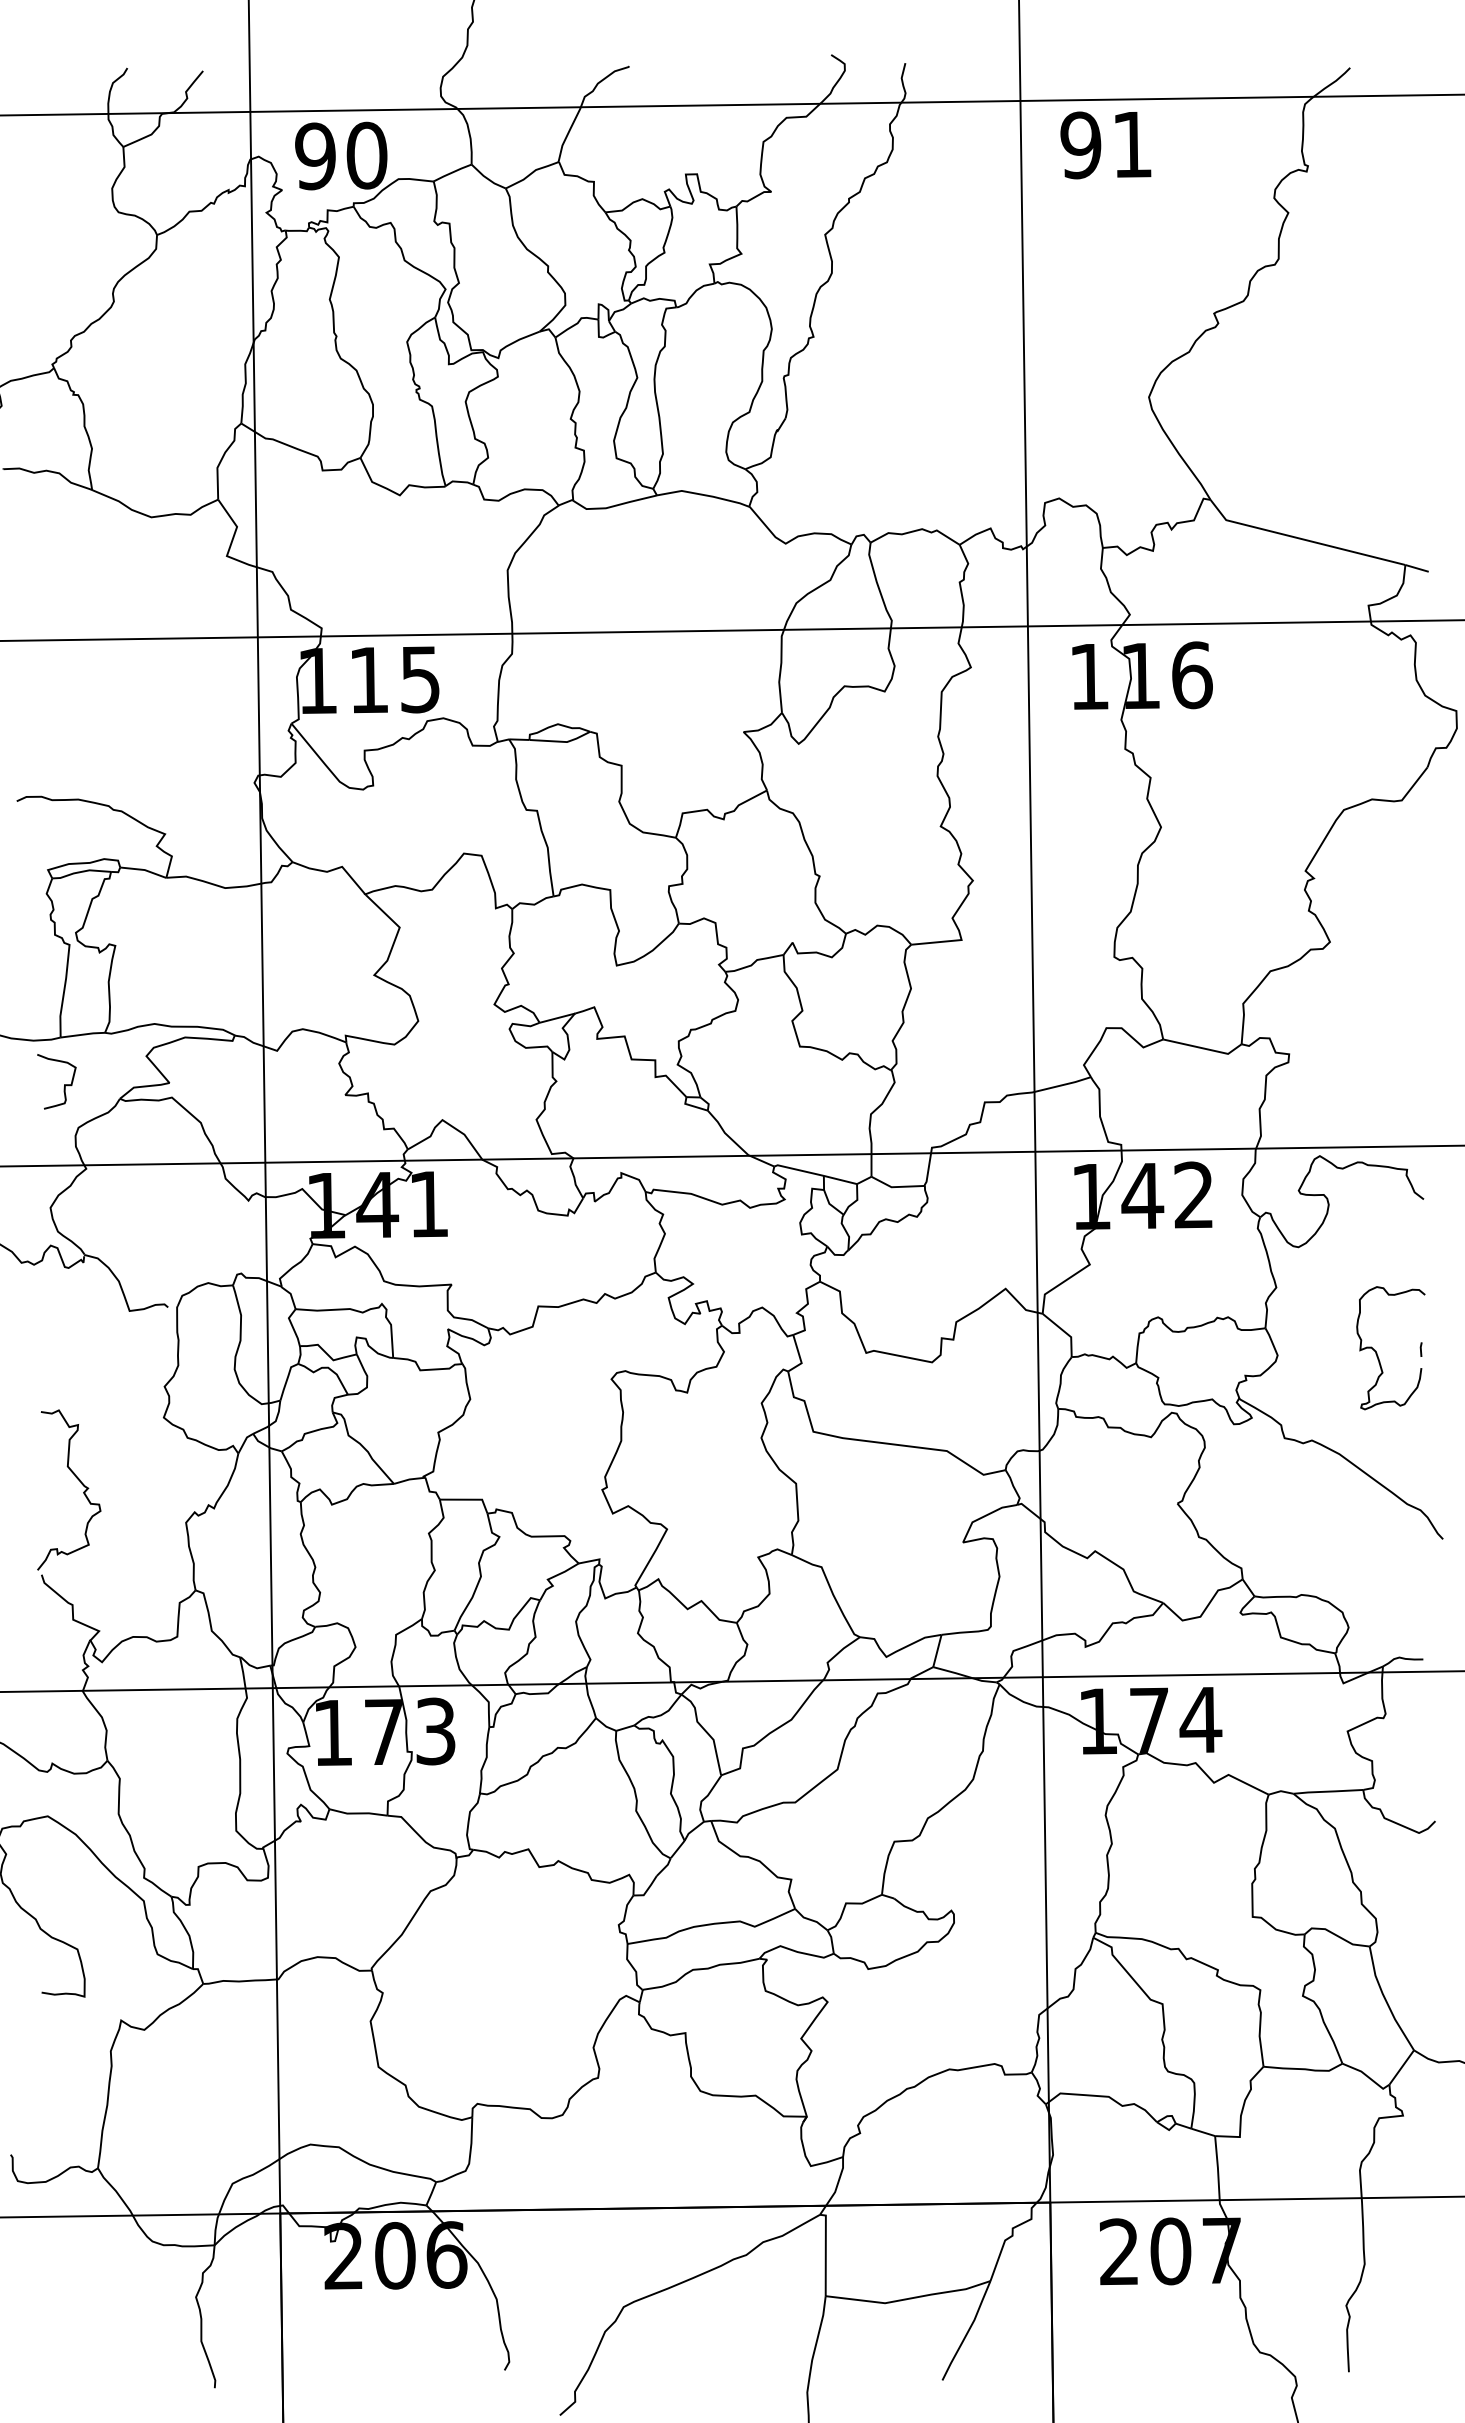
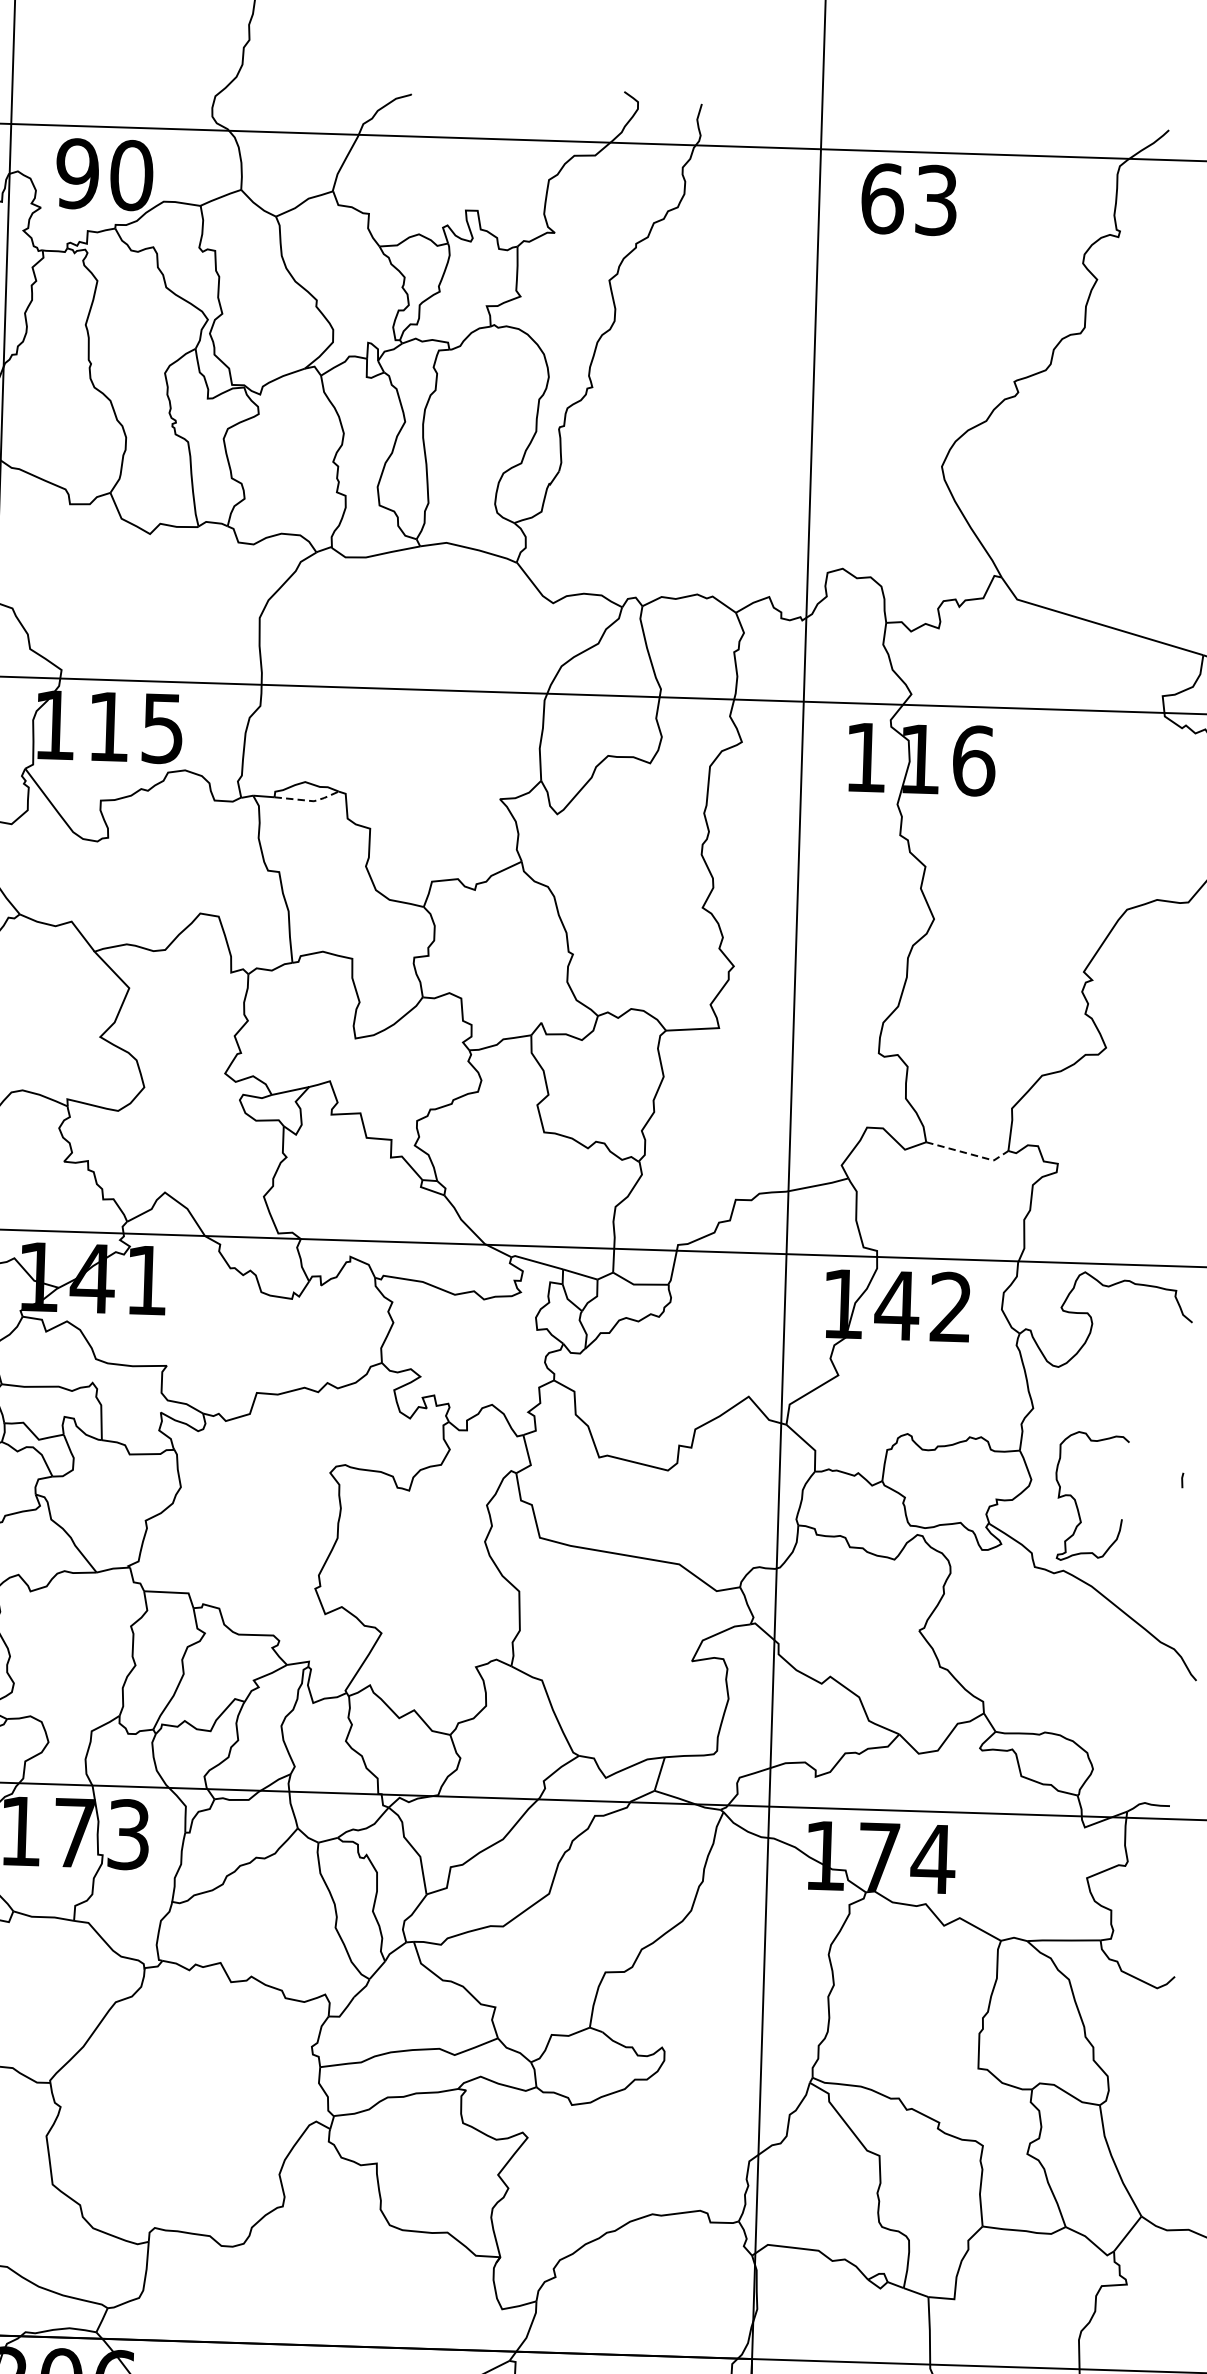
text: (1105, 144) -> (908, 199), 91 -> 63
line: (563, 741) -> (310, 800), solid -> dashed
line: (1204, 1048) -> (969, 1153), solid -> dashed
curve: (1377, 1352) -> (1076, 1500), moved

